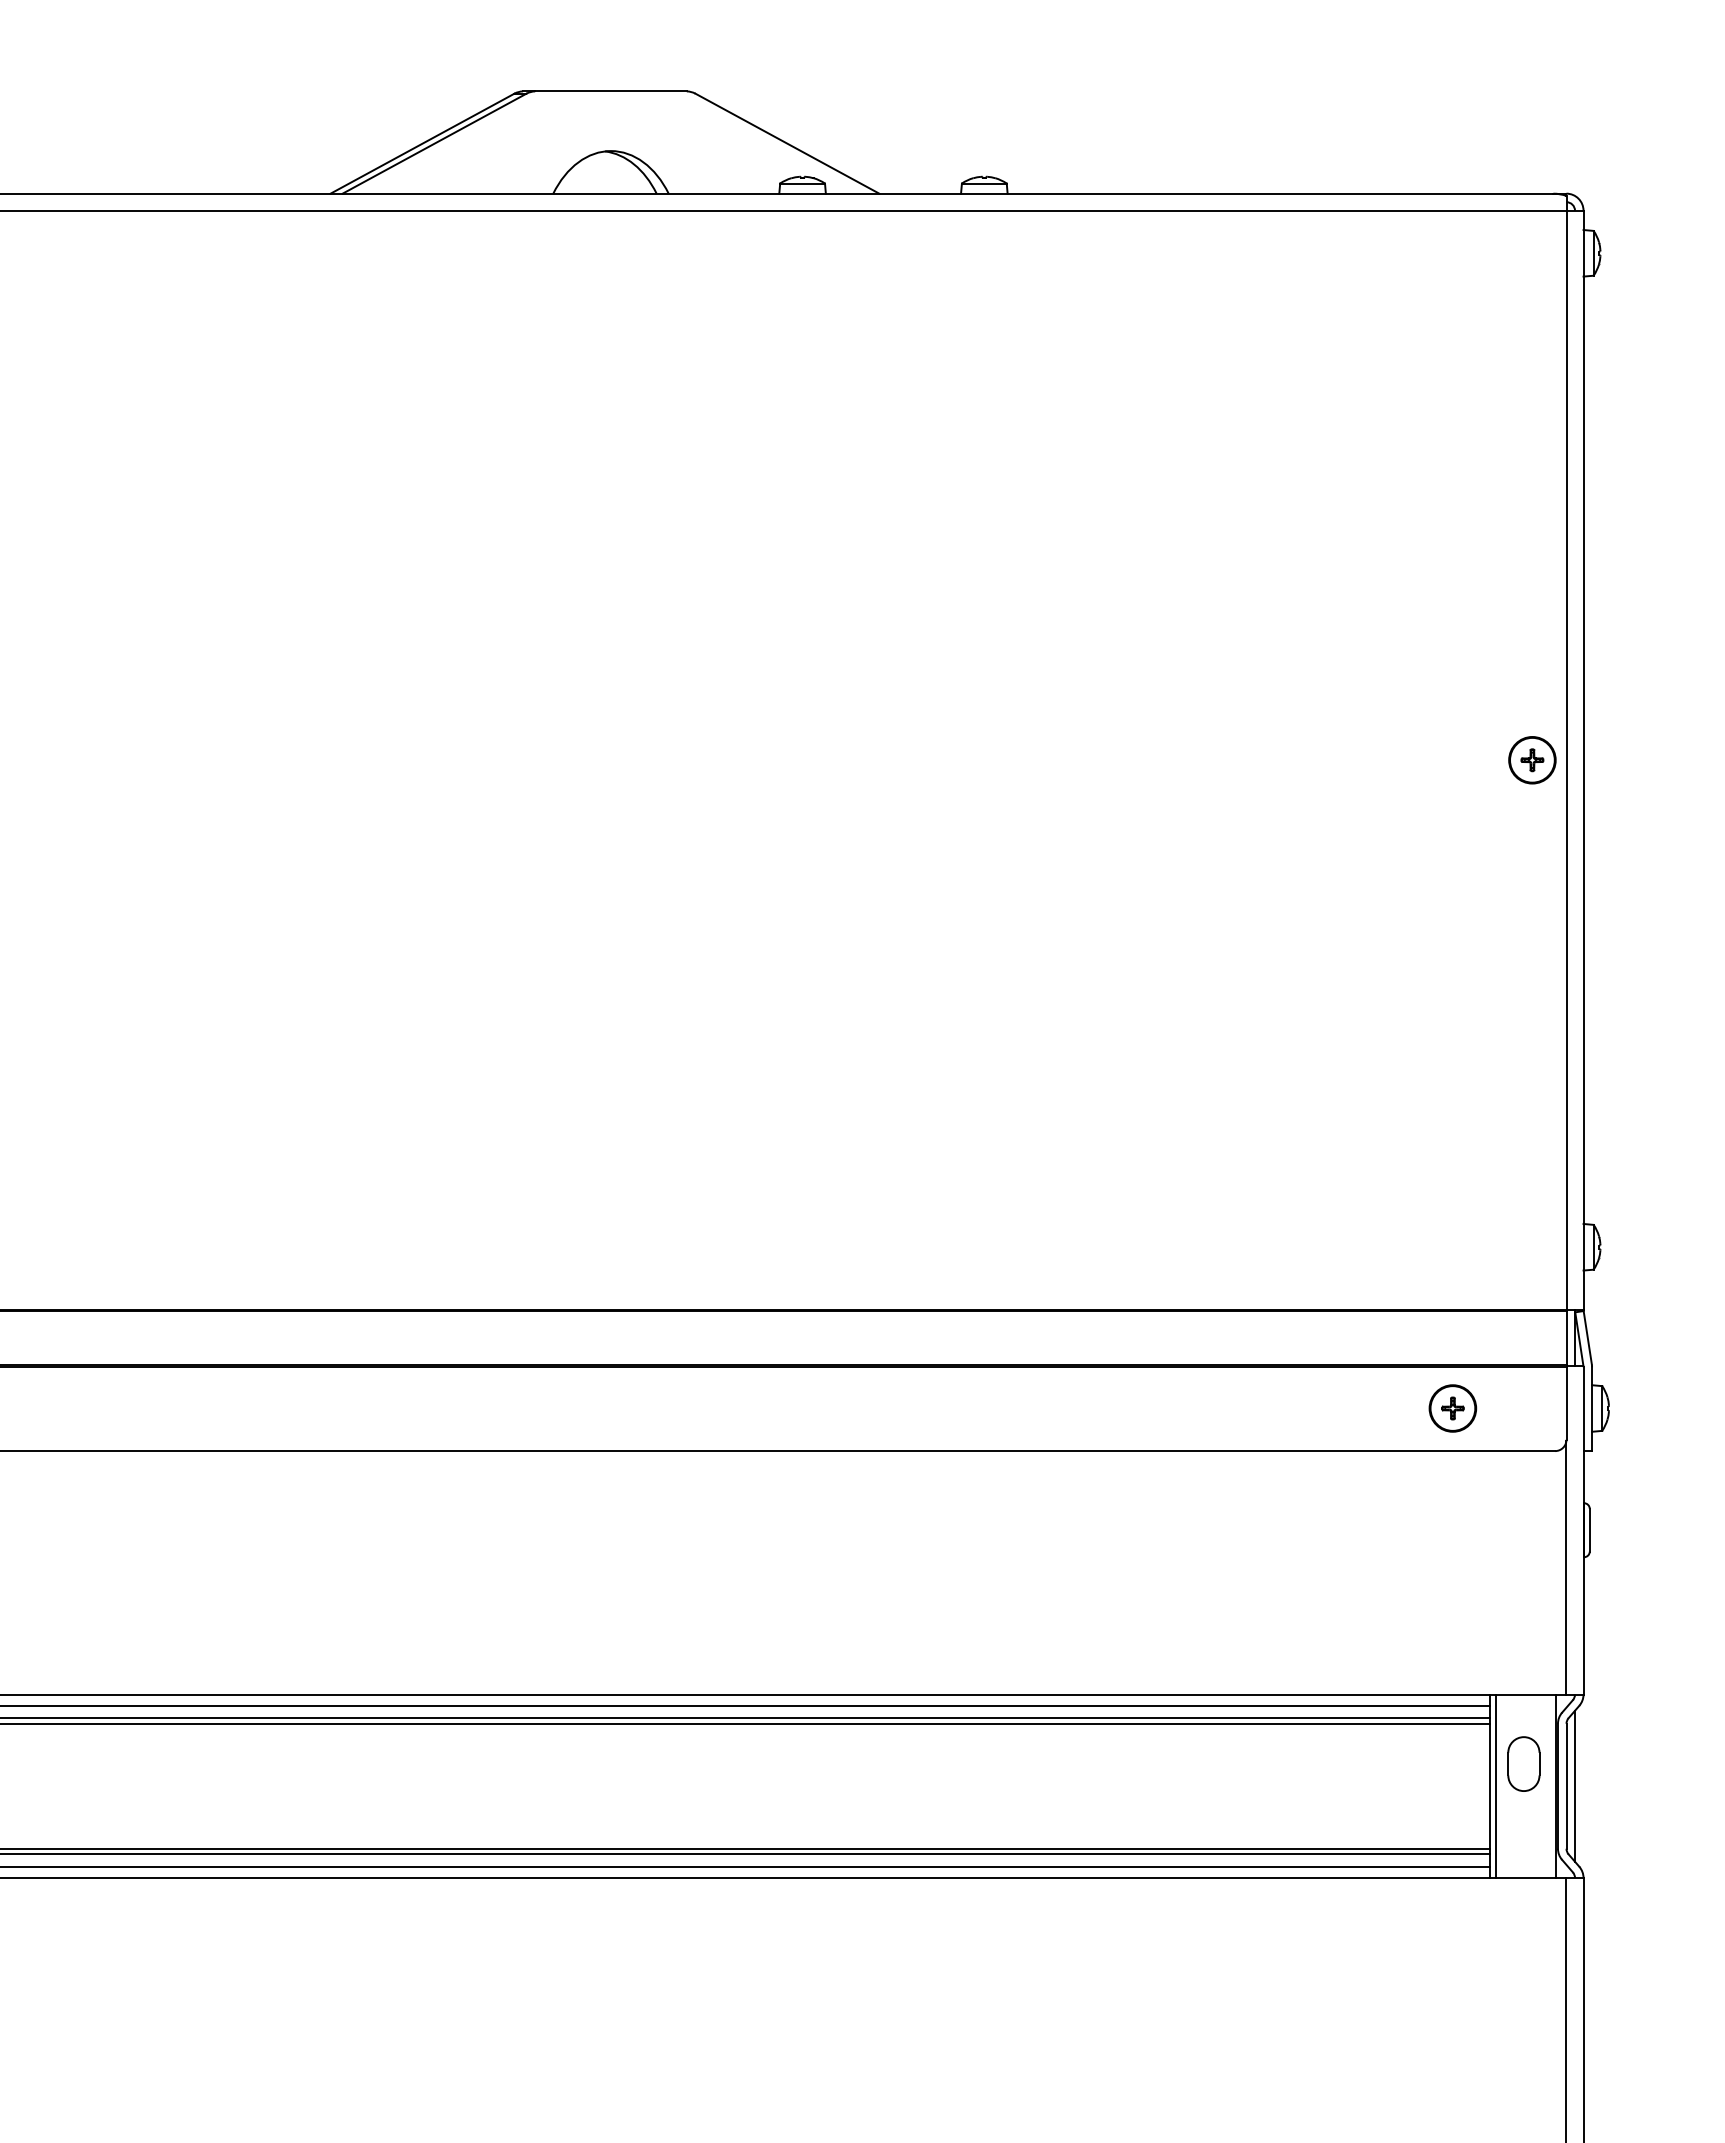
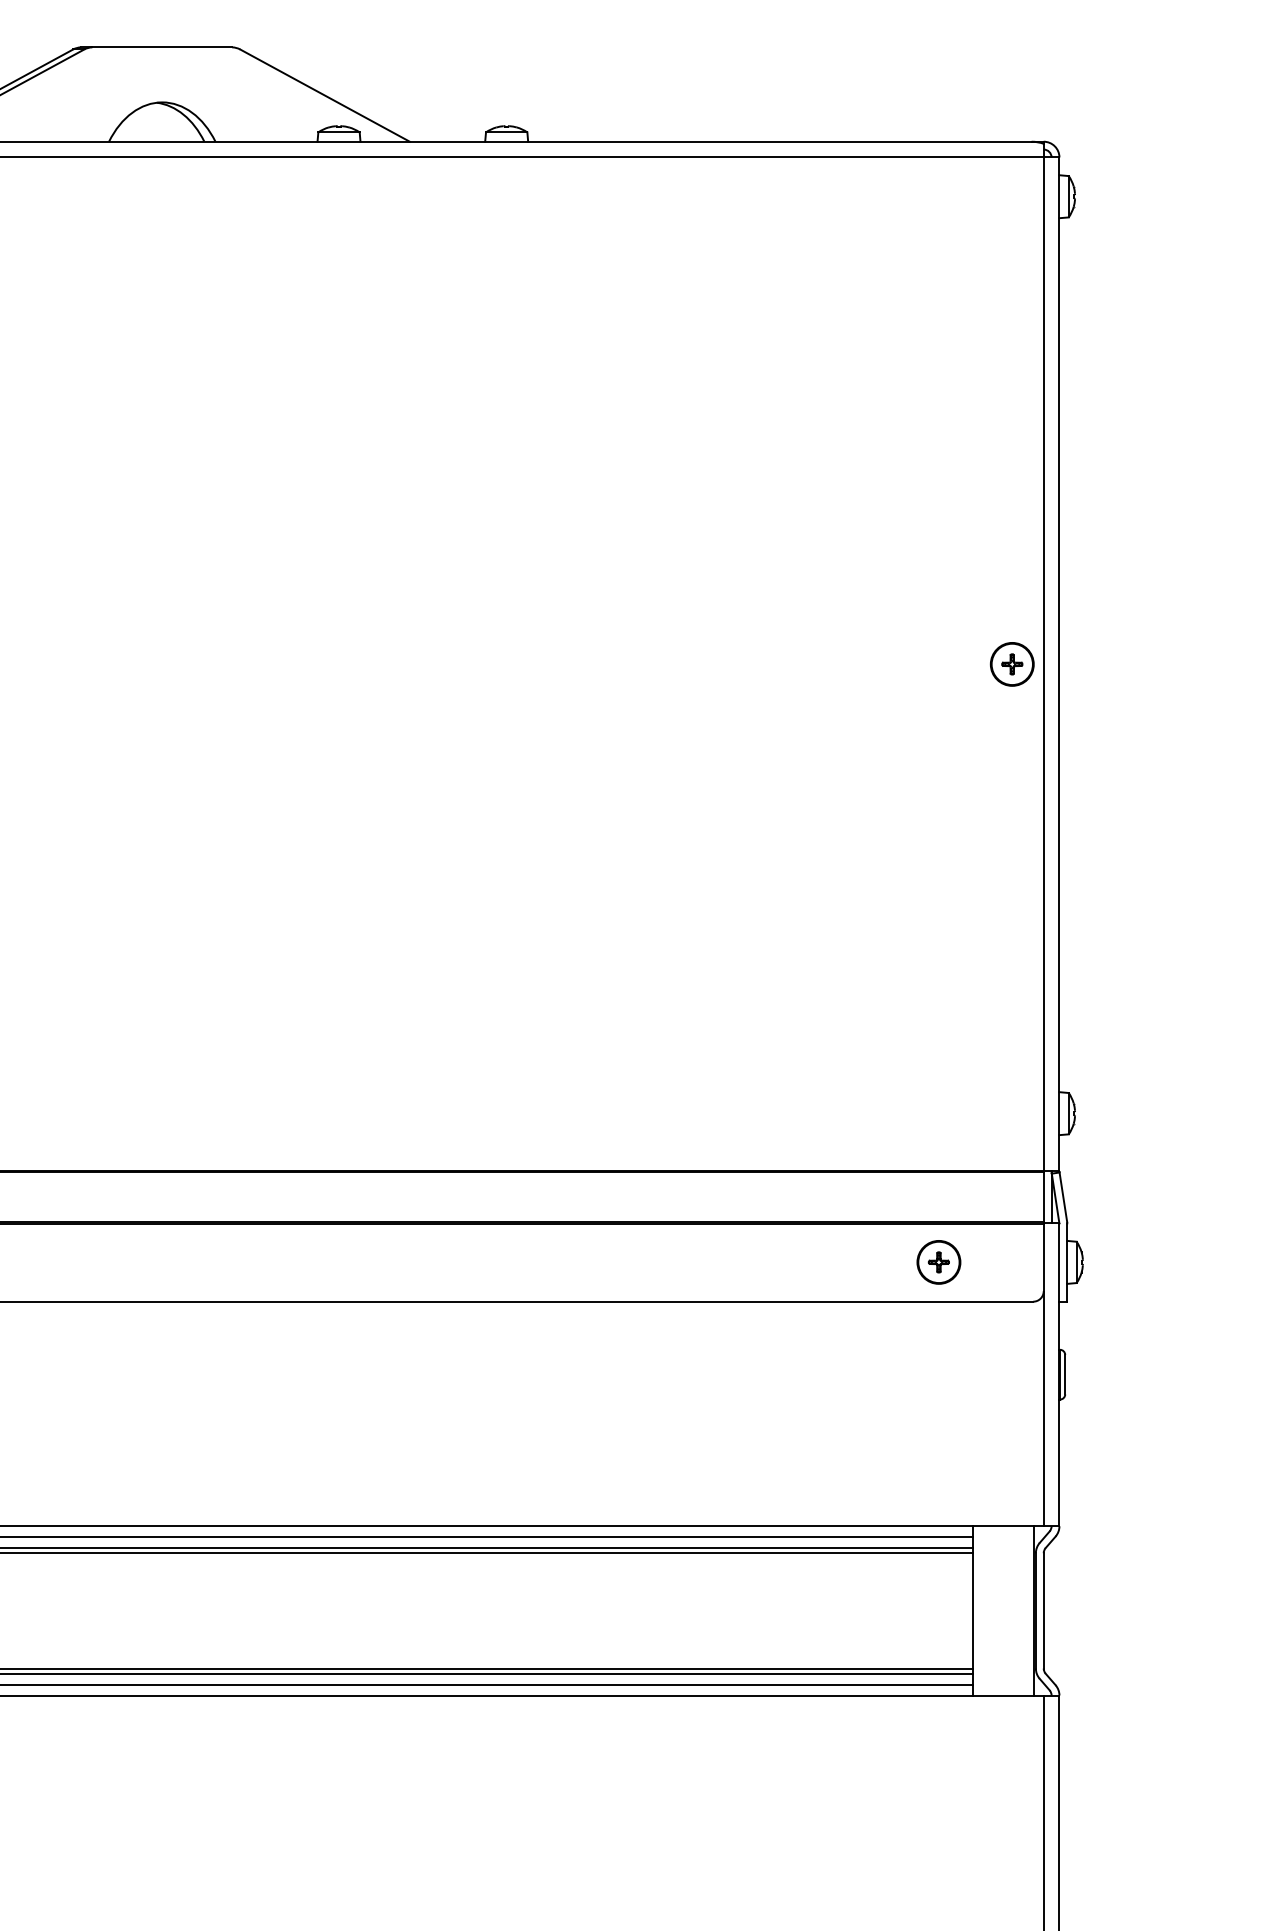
part: (1523, 1763) -> (1004, 1589), removed
line: (1575, 1785) -> (1052, 1610), removed
line: (1495, 1786) -> (978, 1611), removed

